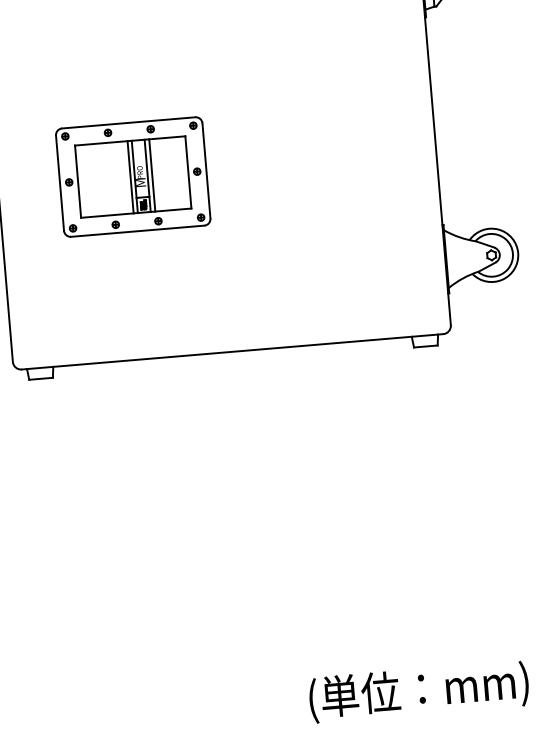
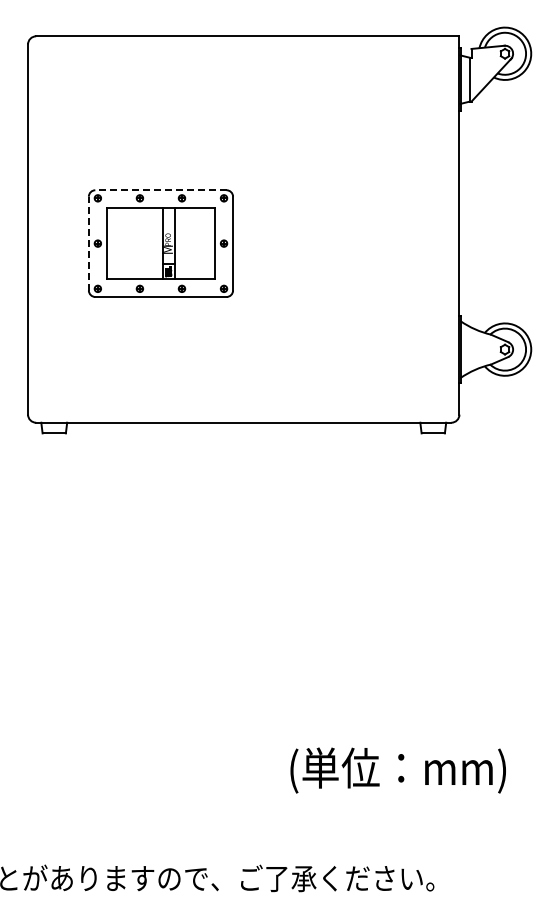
line: (128, 123) -> (160, 190), solid -> dashed
line: (152, 175) -> (179, 243), removed
line: (130, 177) -> (158, 243), removed
line: (59, 183) -> (88, 243), solid -> dashed

